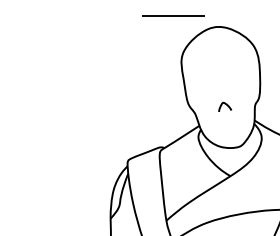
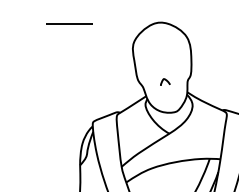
line: (172, 14) -> (69, 23), moved

